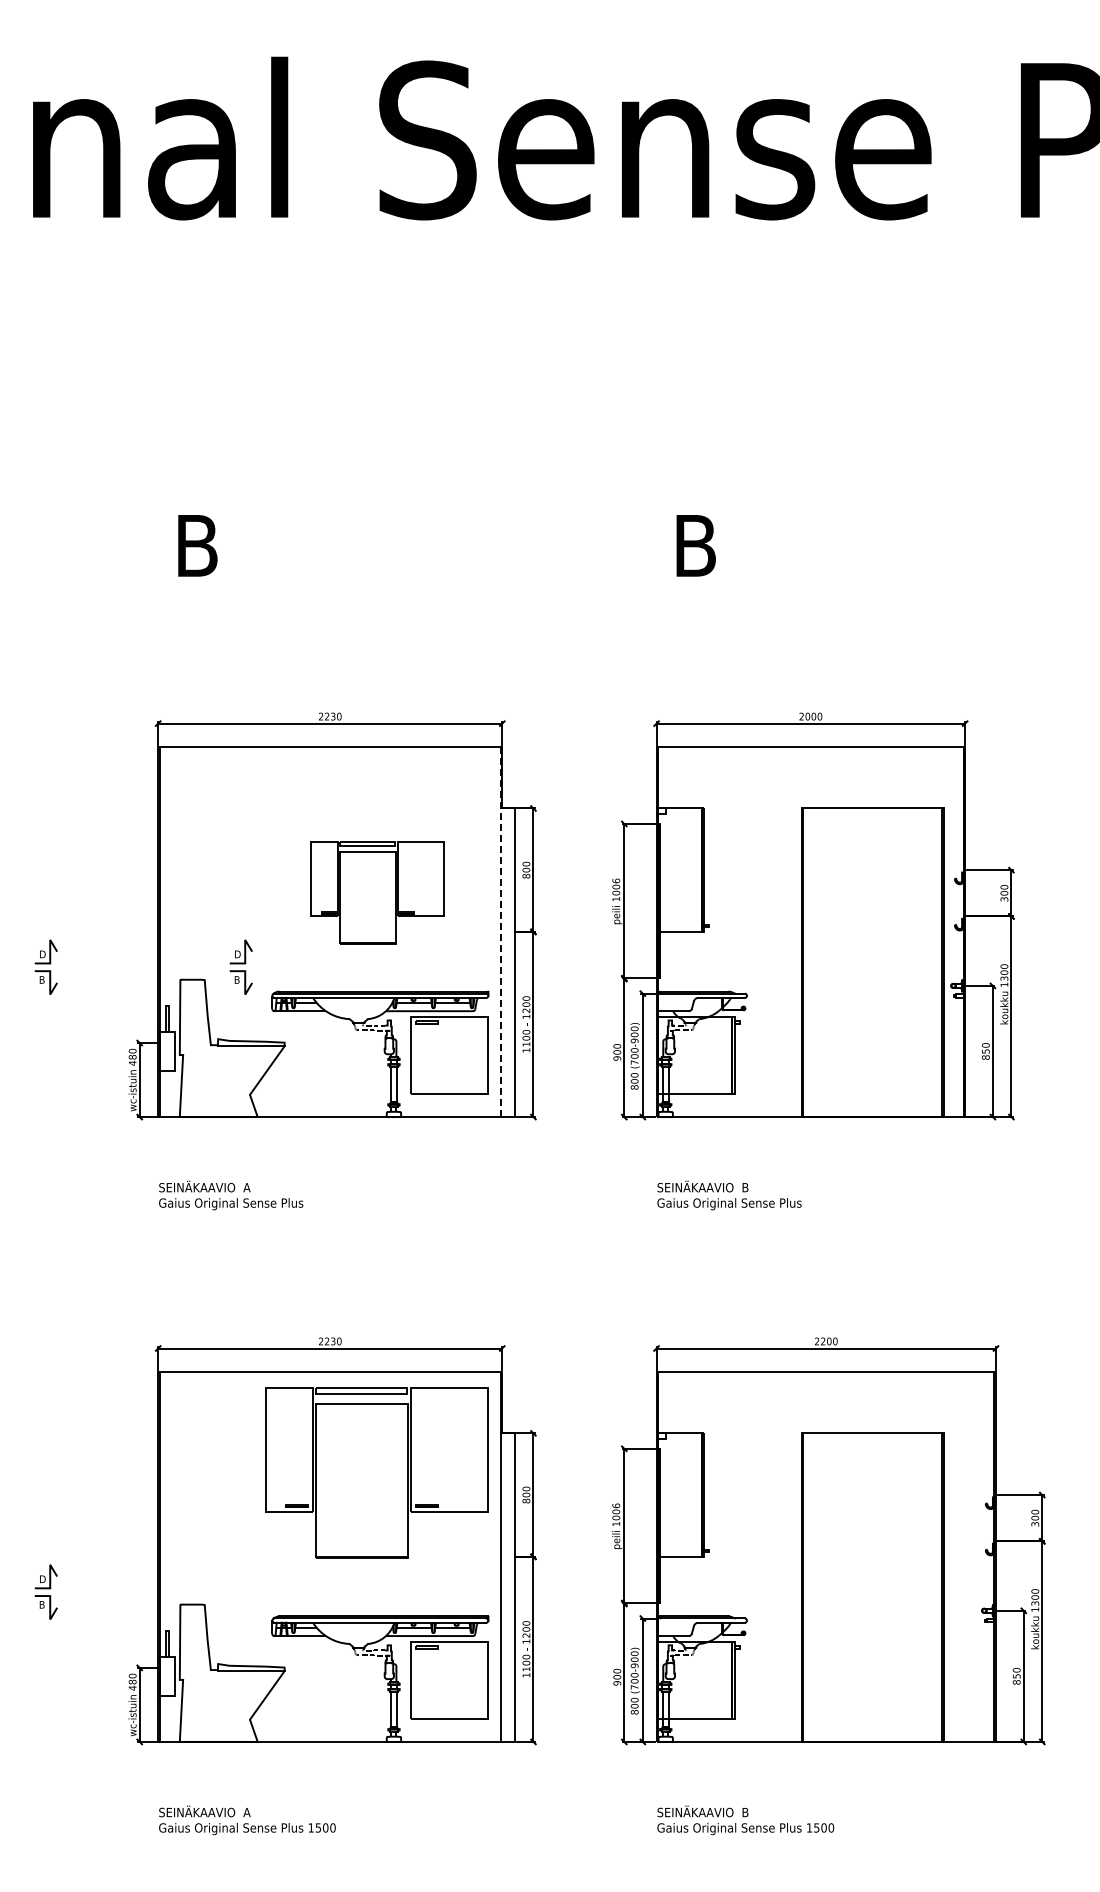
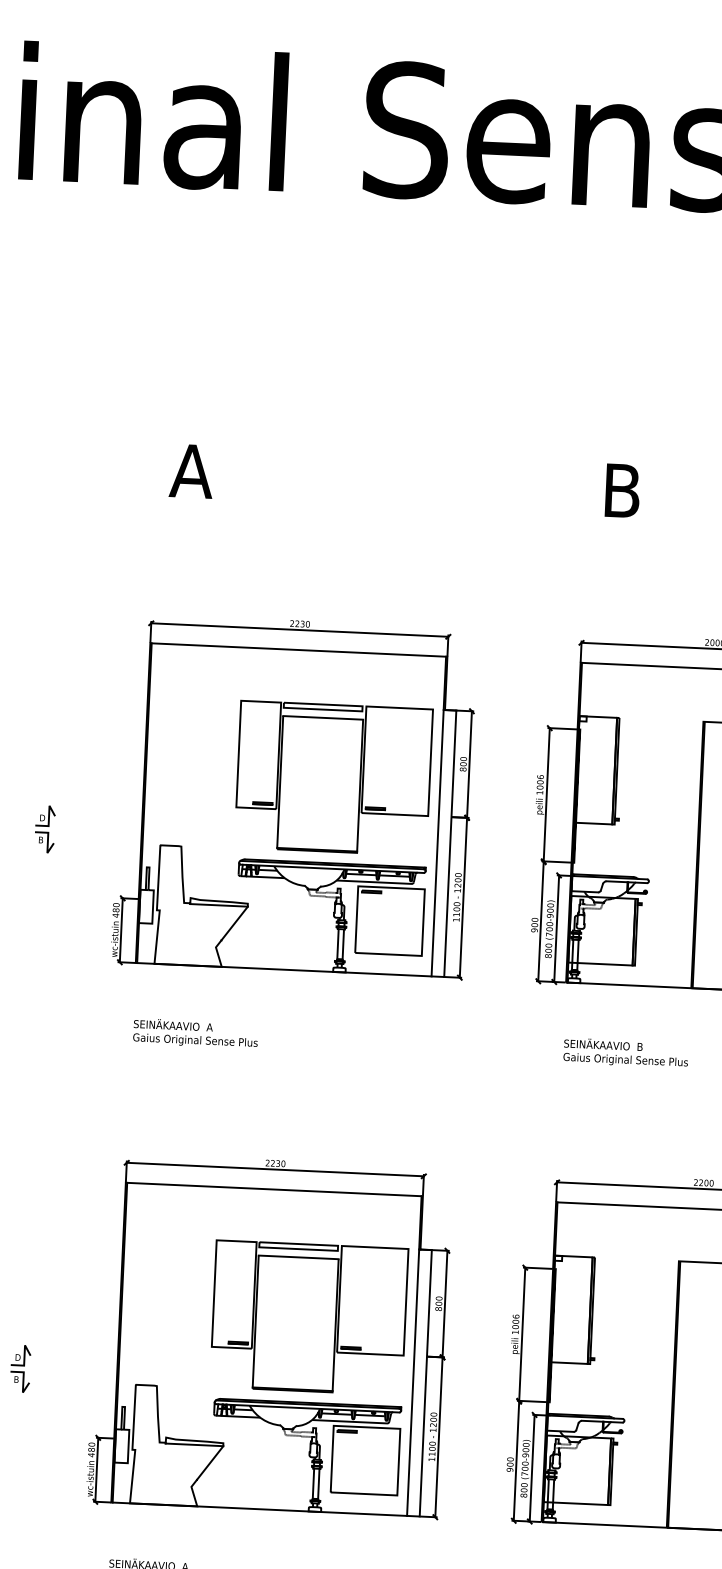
text: (196, 545) -> (191, 470), B -> A
part: (376, 892) -> (333, 777), size x1.67
line: (500, 932) -> (438, 817), dashed -> solid
part: (240, 966) -> (212, 836), removed
part: (376, 1472) -> (308, 1317), moved

